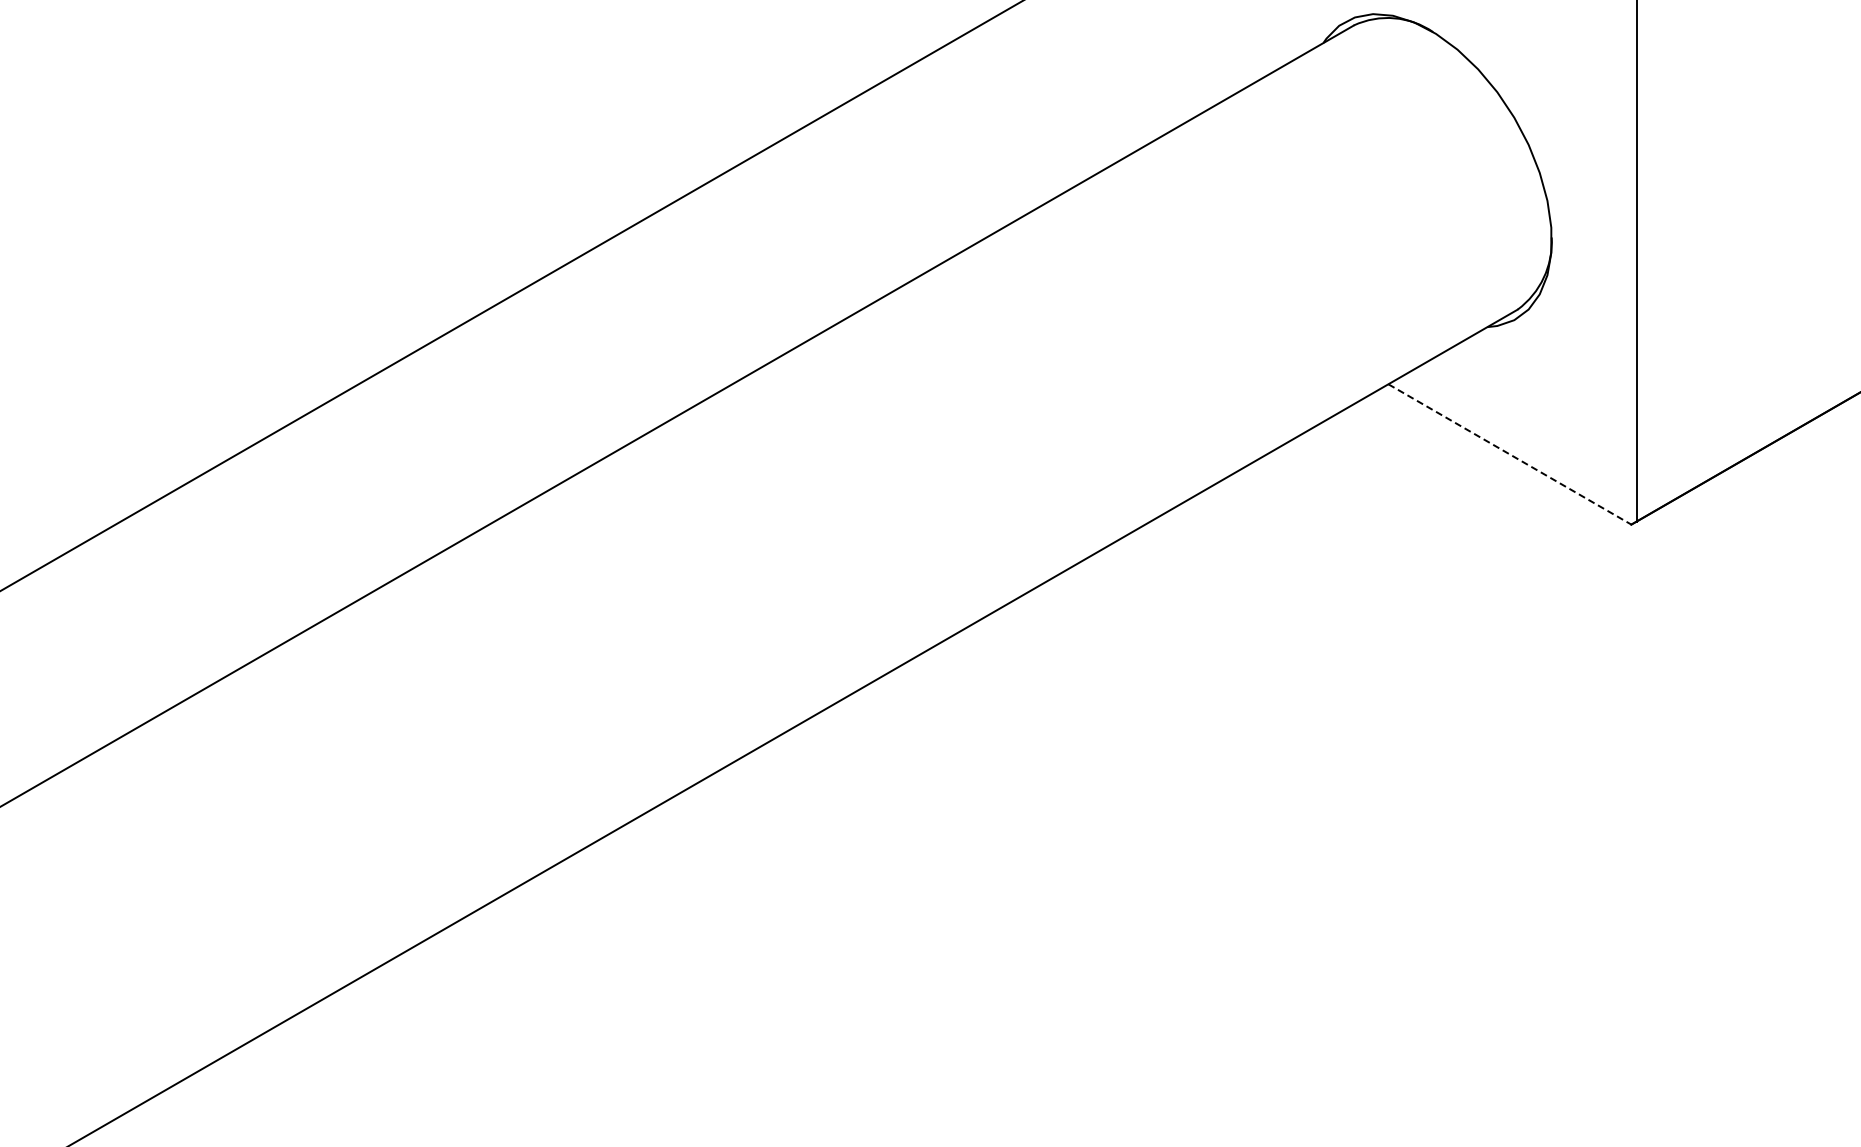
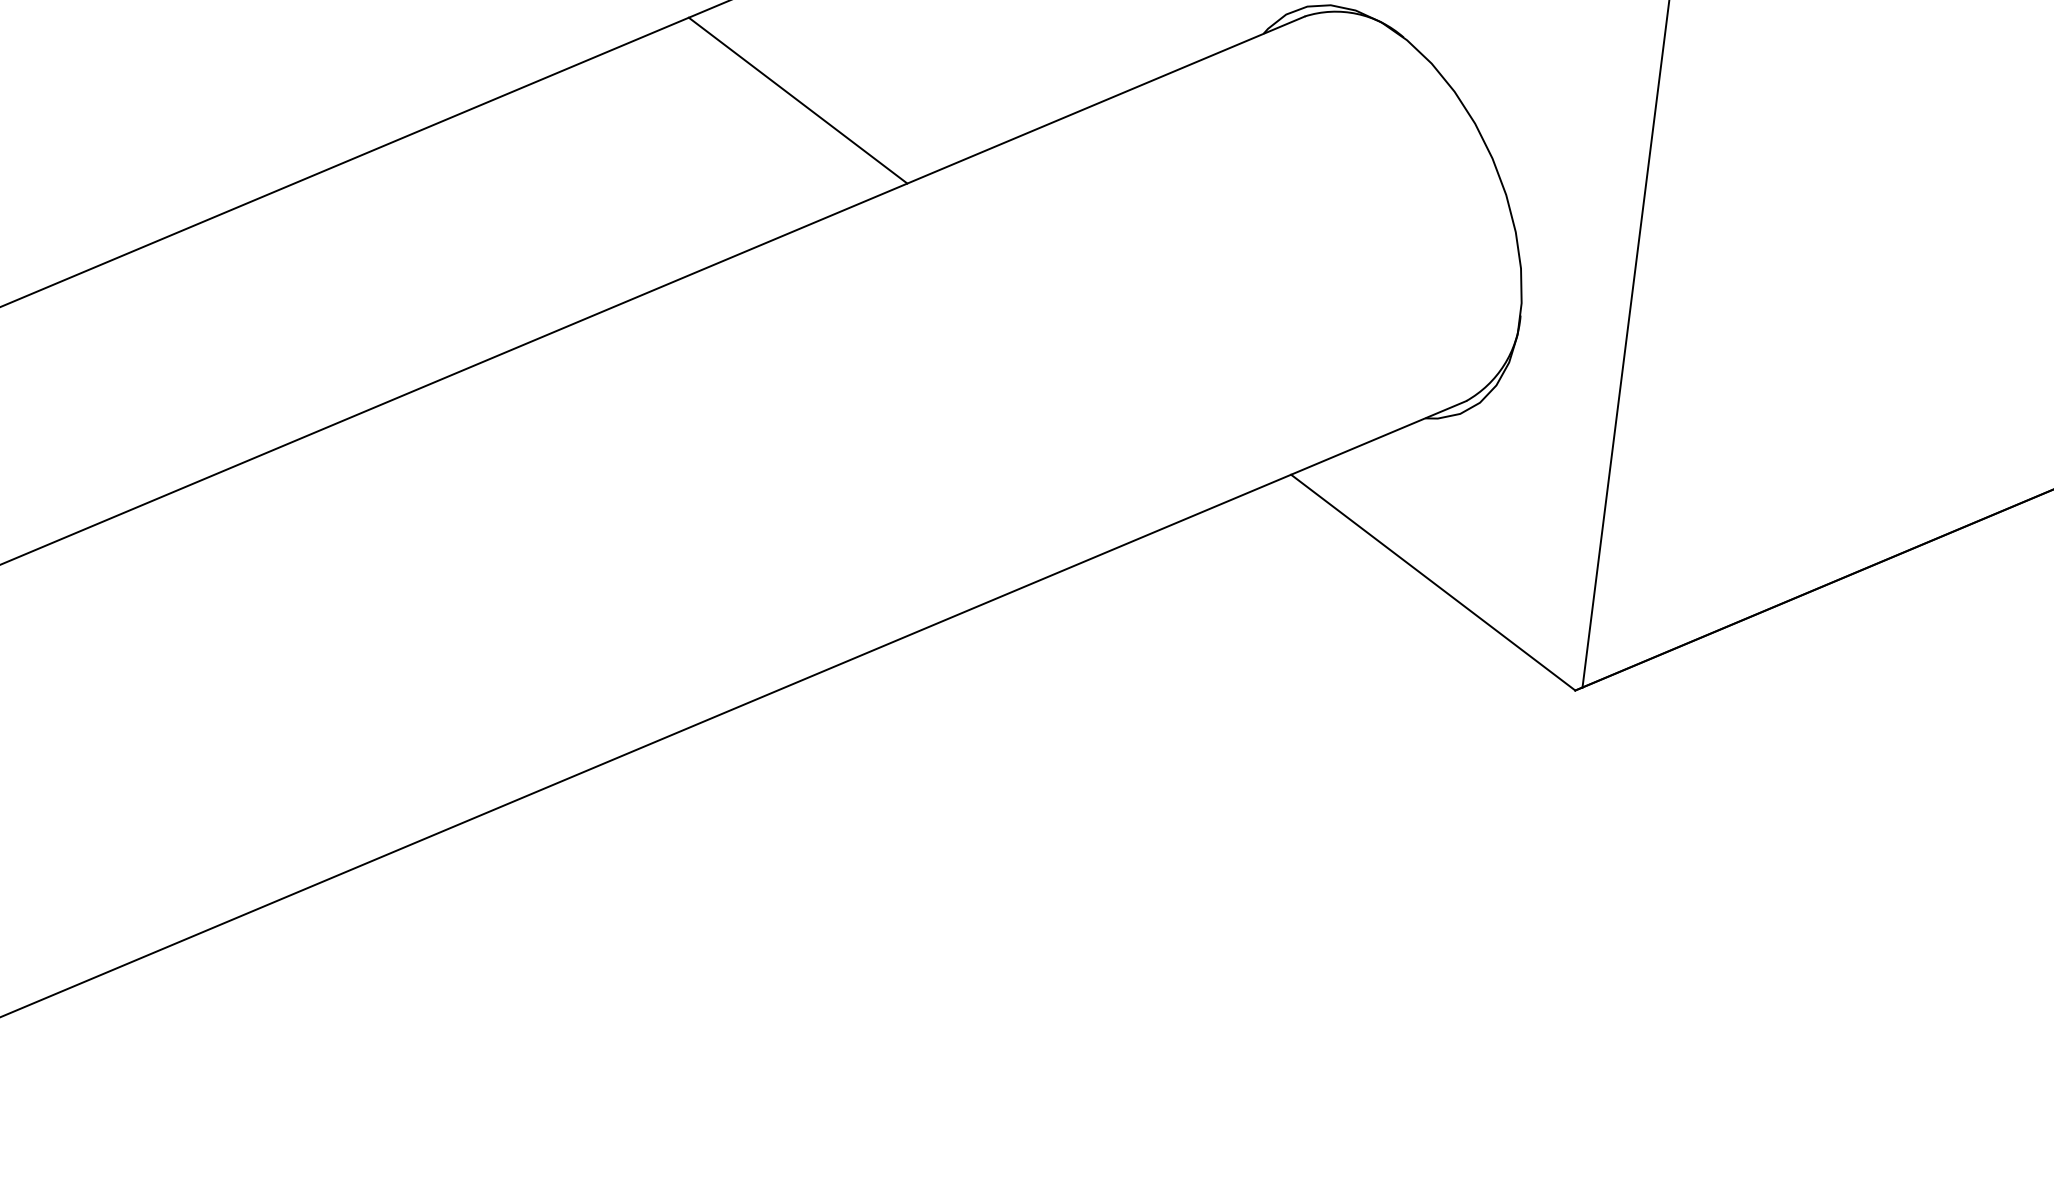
line: (966, 140) -> (797, 99), added
line: (1510, 454) -> (1433, 582), dashed -> solid

